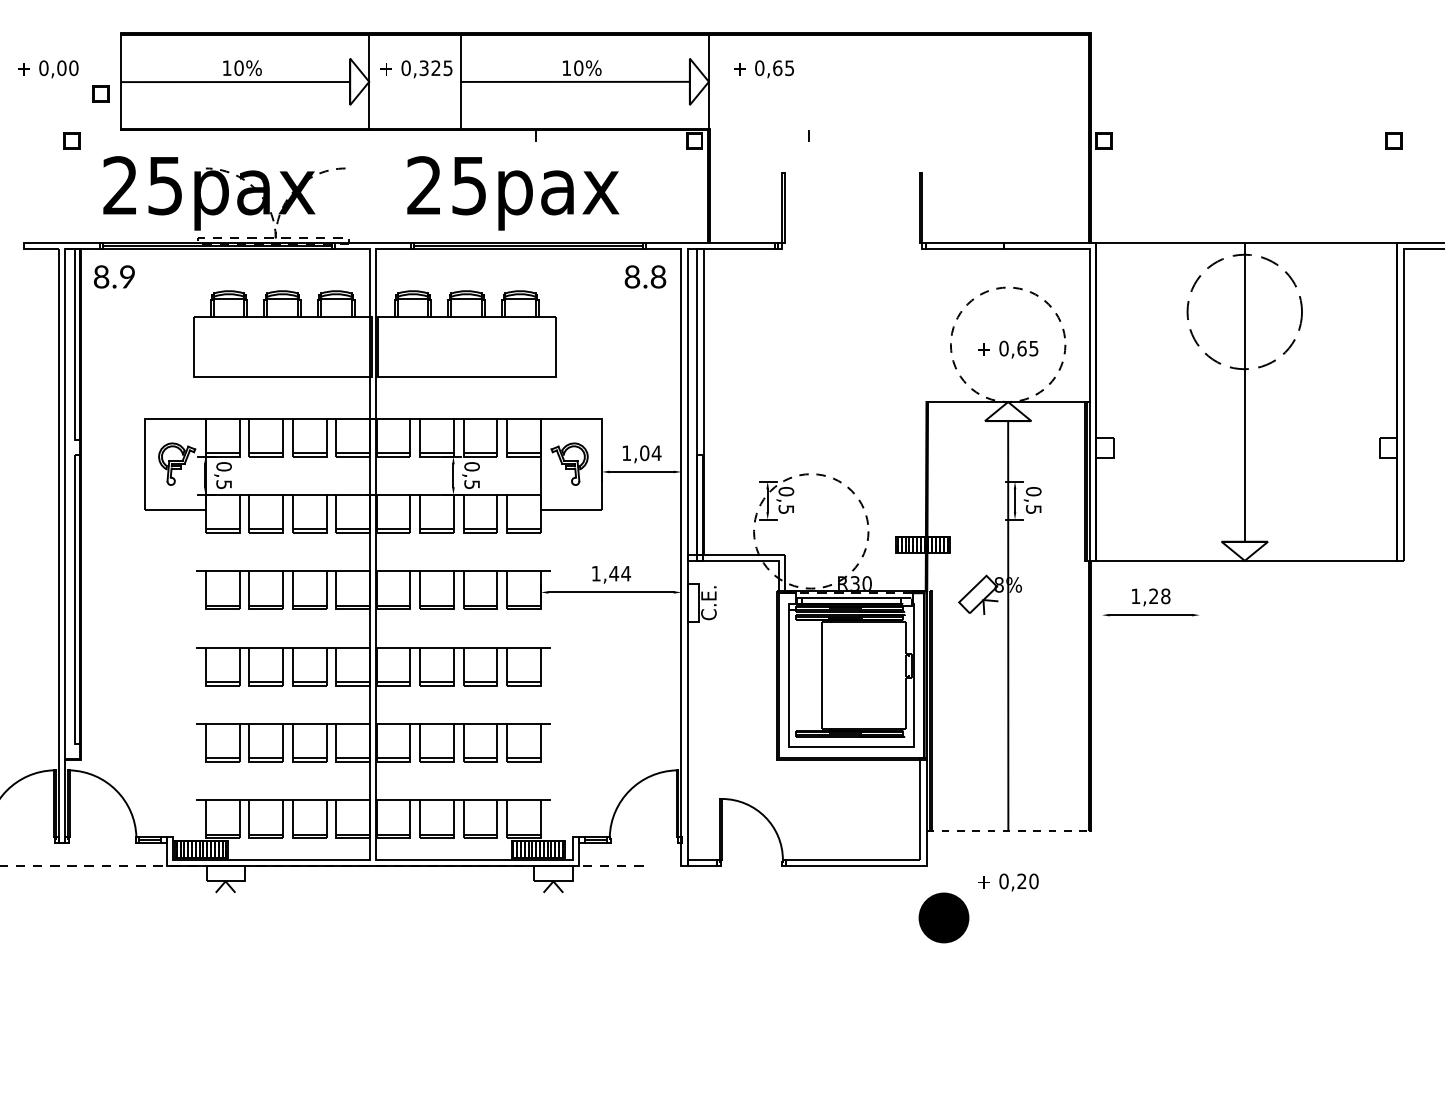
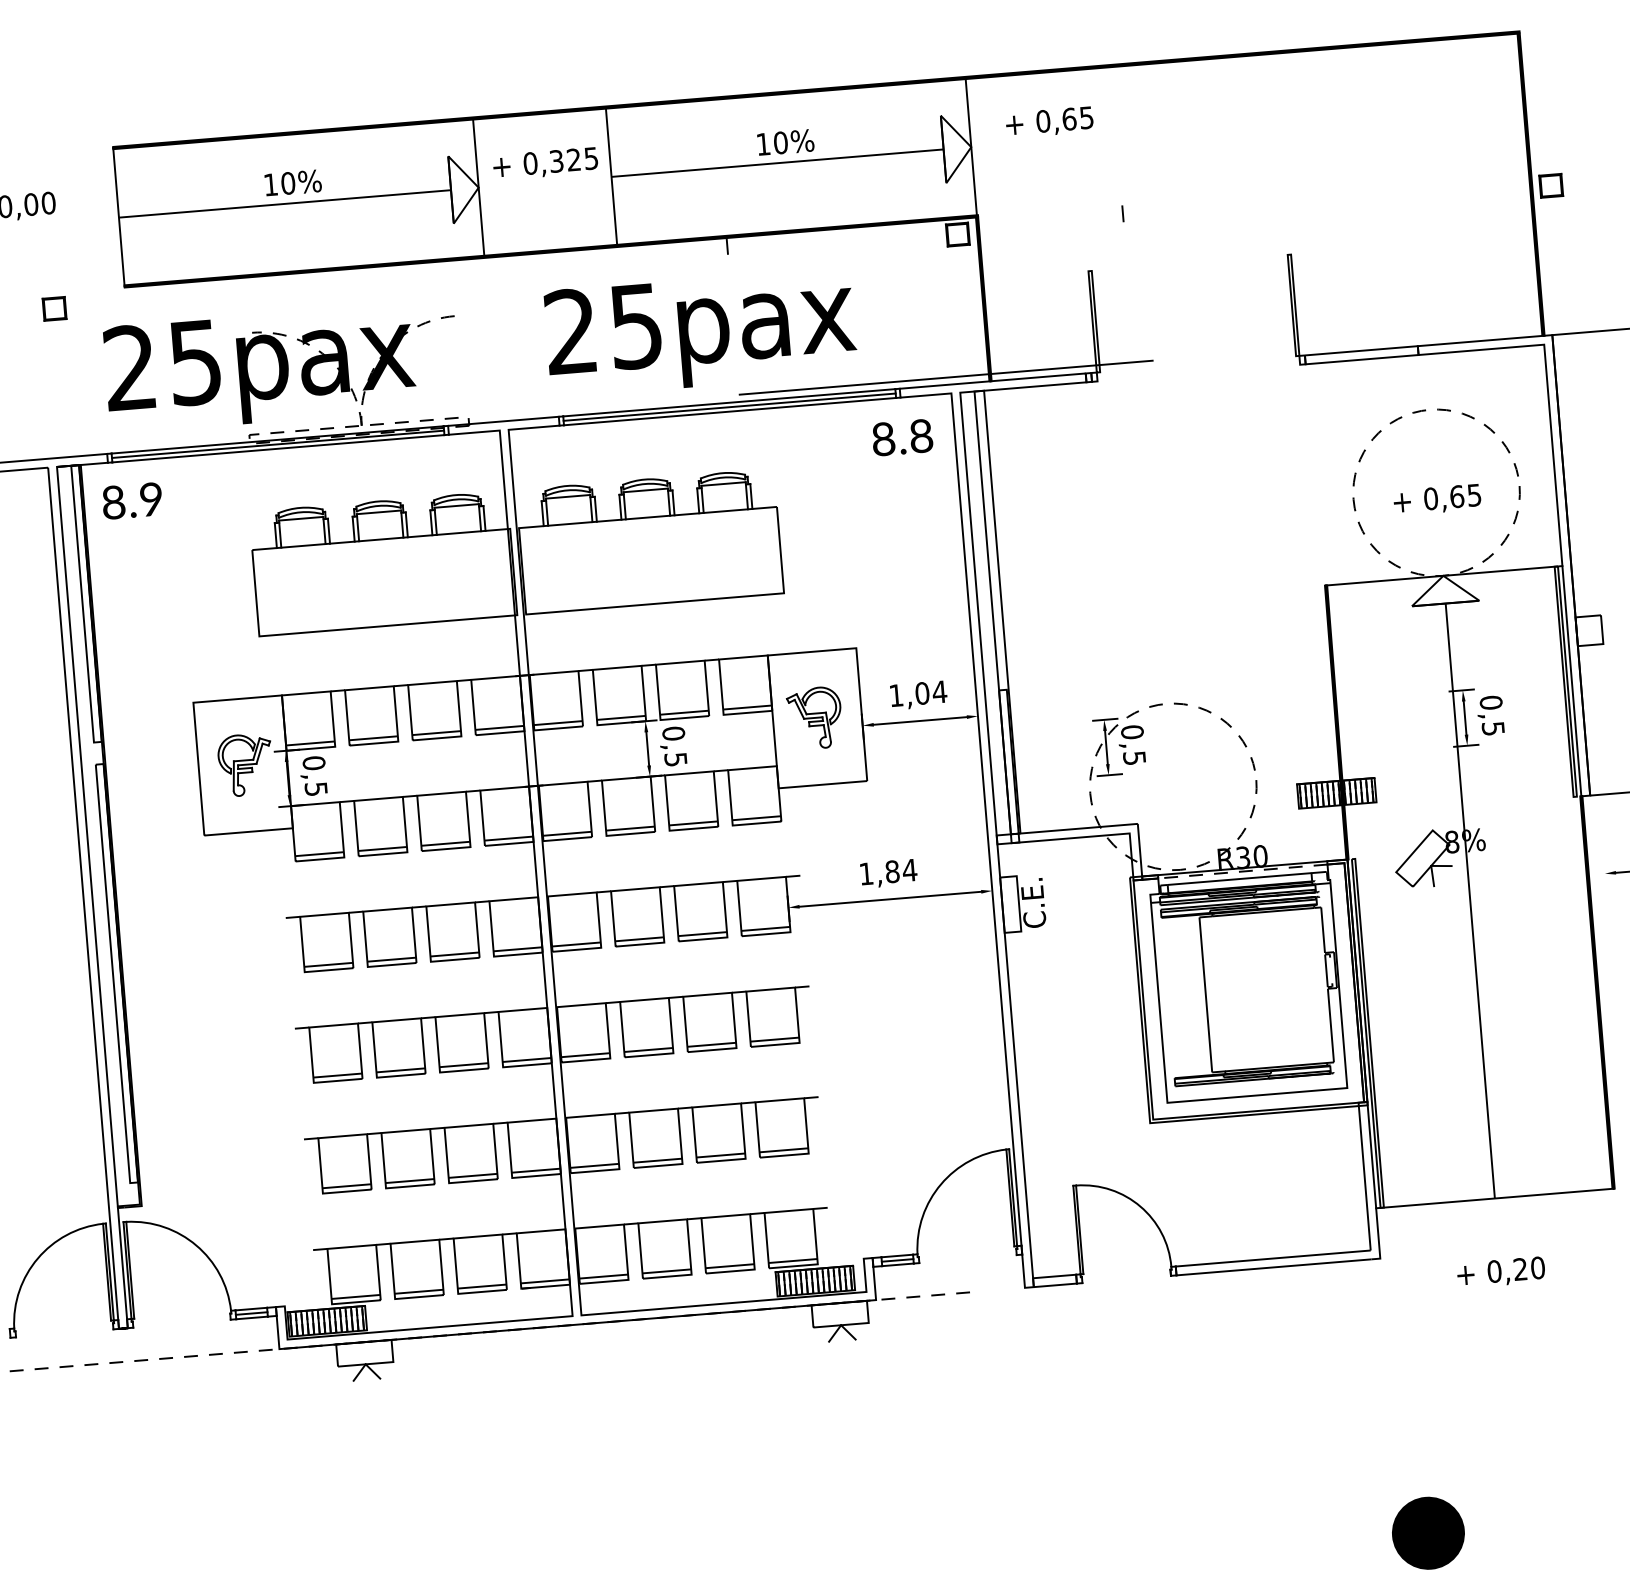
part: (100, 93) -> (90, 236), removed
line: (678, 238) -> (945, 377), added
text: (614, 573) -> (892, 871), 1,44 -> 1,84
line: (1008, 831) -> (1495, 1198), dashed -> solid
part: (943, 917) -> (1427, 1532), moved

